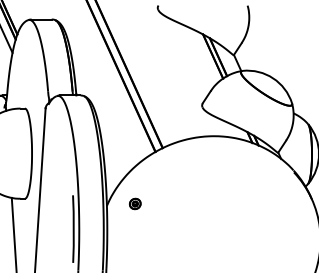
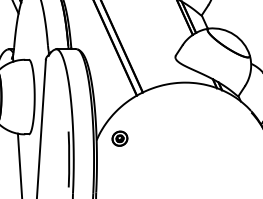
part: (135, 203) -> (120, 138), size x1.67

